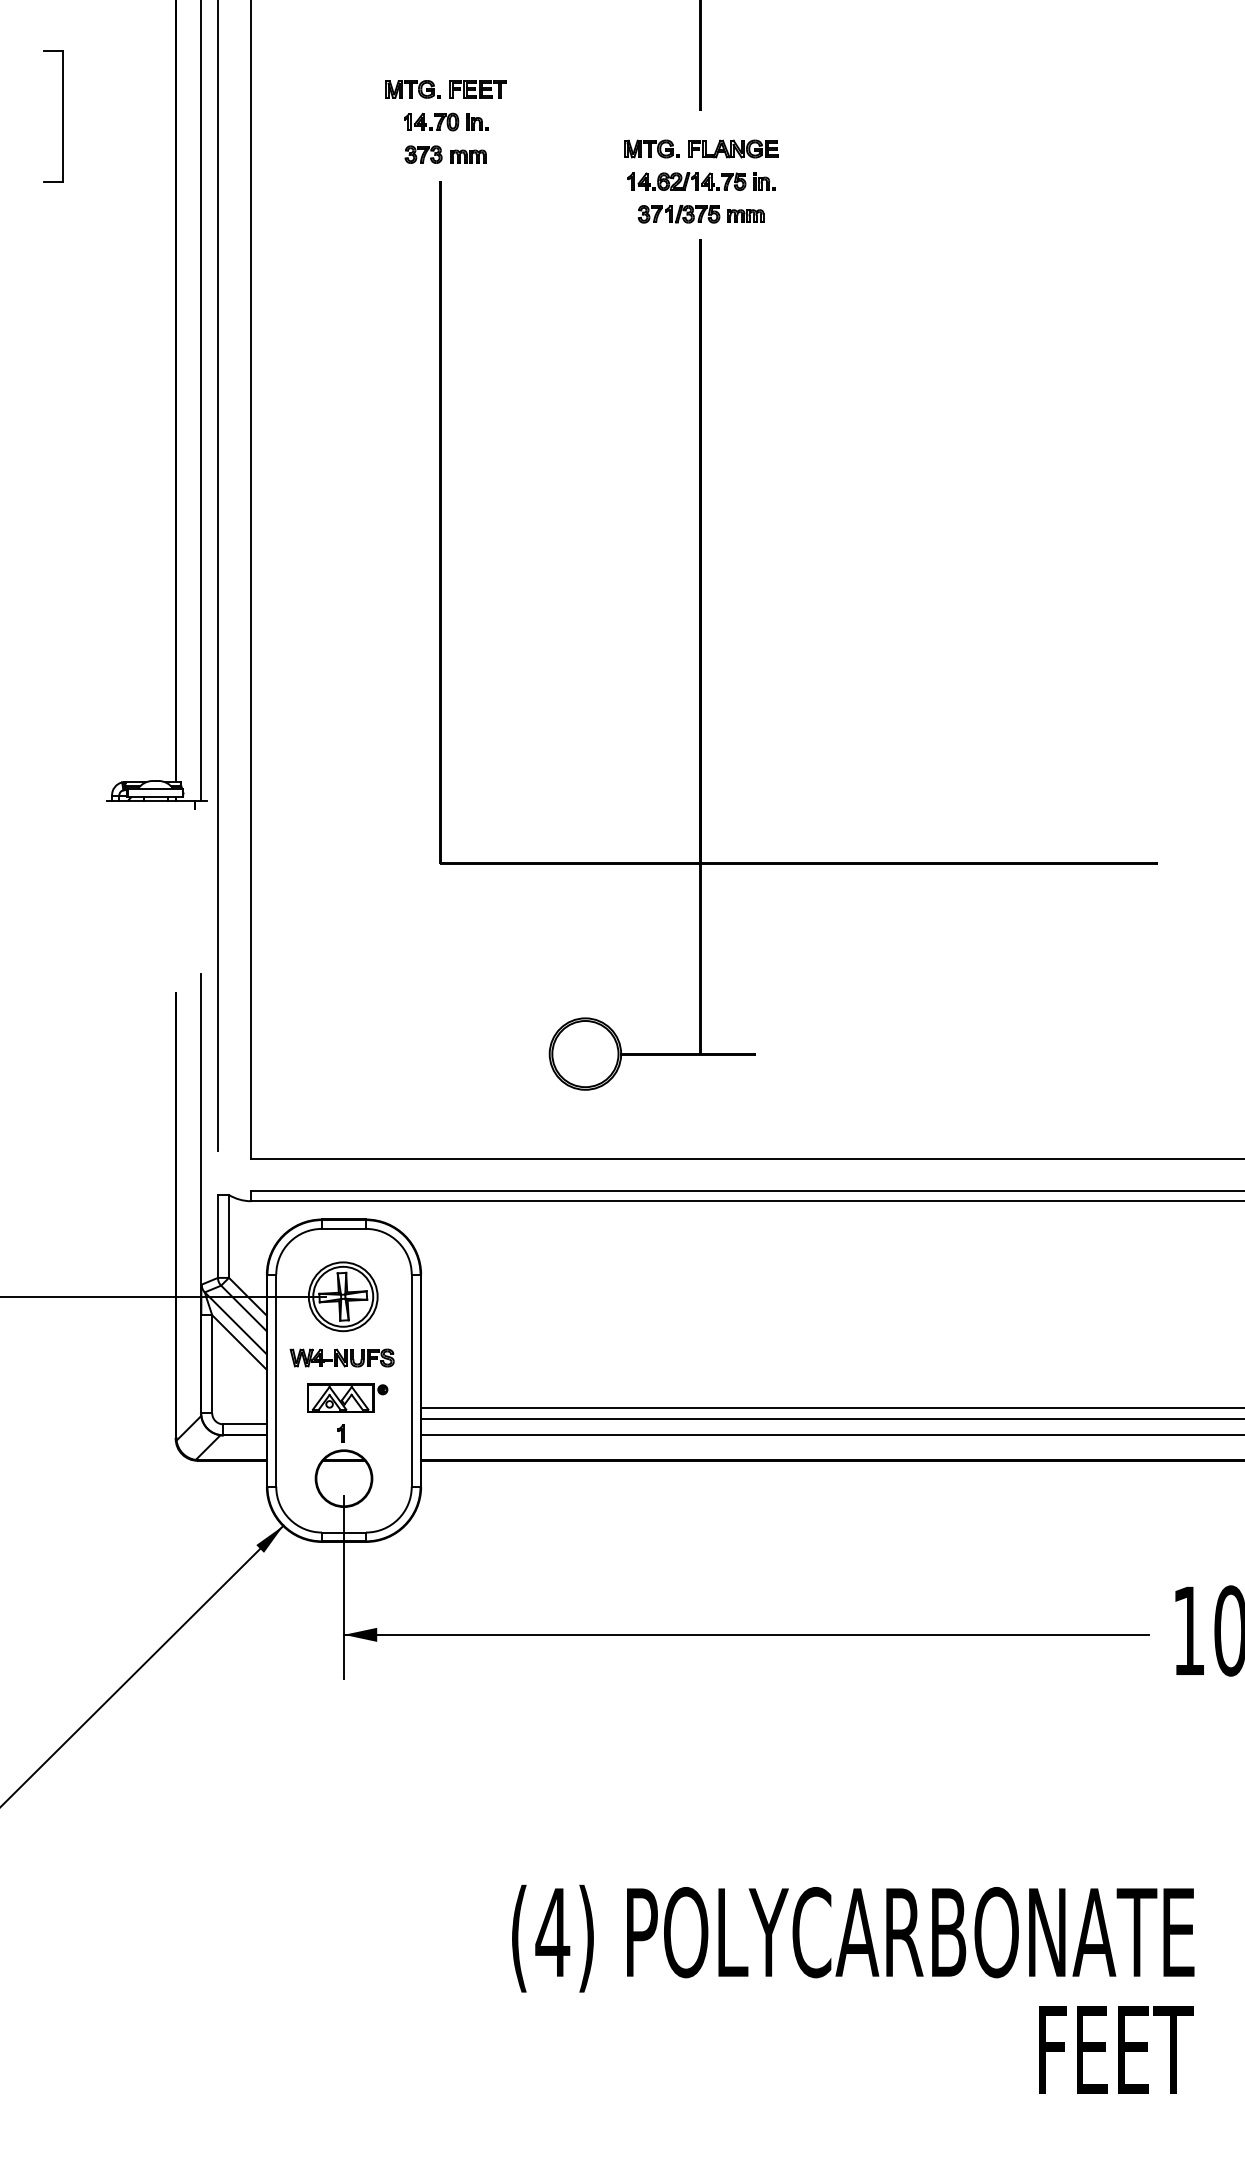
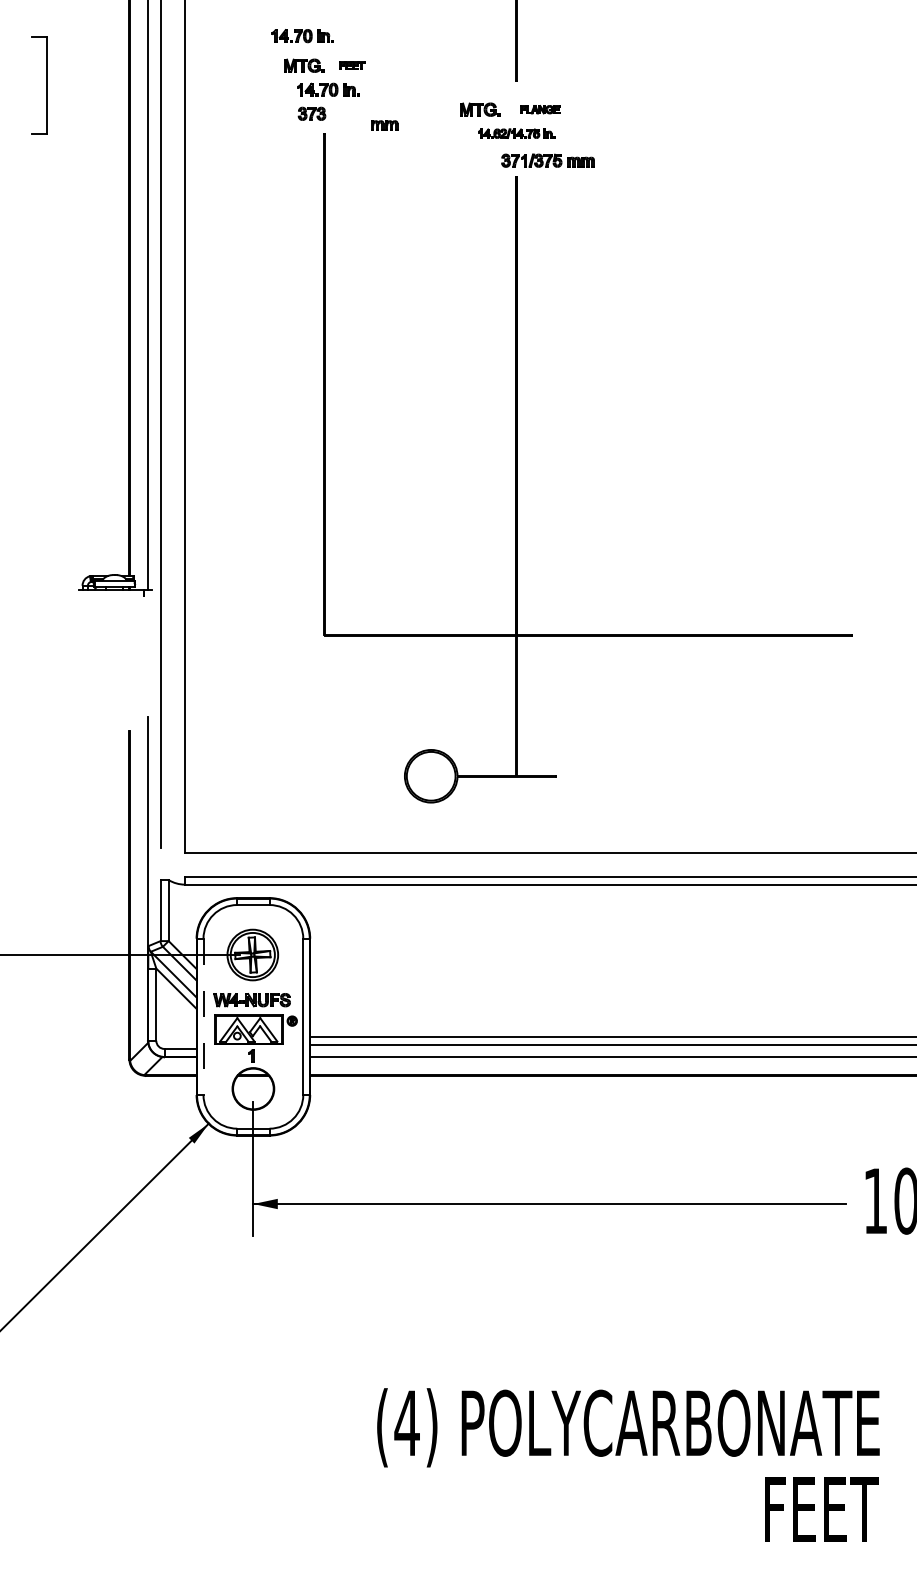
part: (411, 48) -> (303, 35), added
part: (477, 89) -> (351, 65), size x0.6
part: (733, 148) -> (540, 109), size x0.6
part: (468, 156) -> (384, 125), moved
part: (701, 181) -> (516, 133), size x0.7
part: (700, 214) -> (547, 160), moved
line: (276, 1381) -> (203, 1017), solid -> dashed
part: (347, 1397) -> (255, 1029), size x1.4

